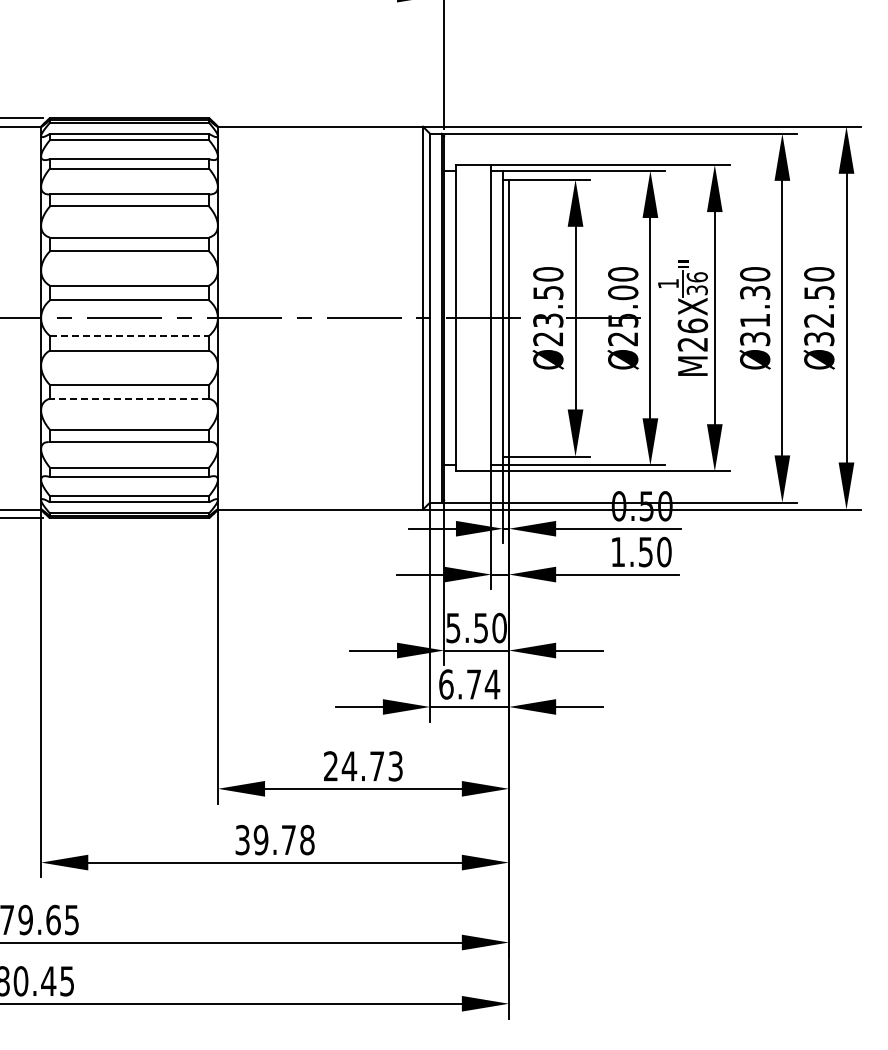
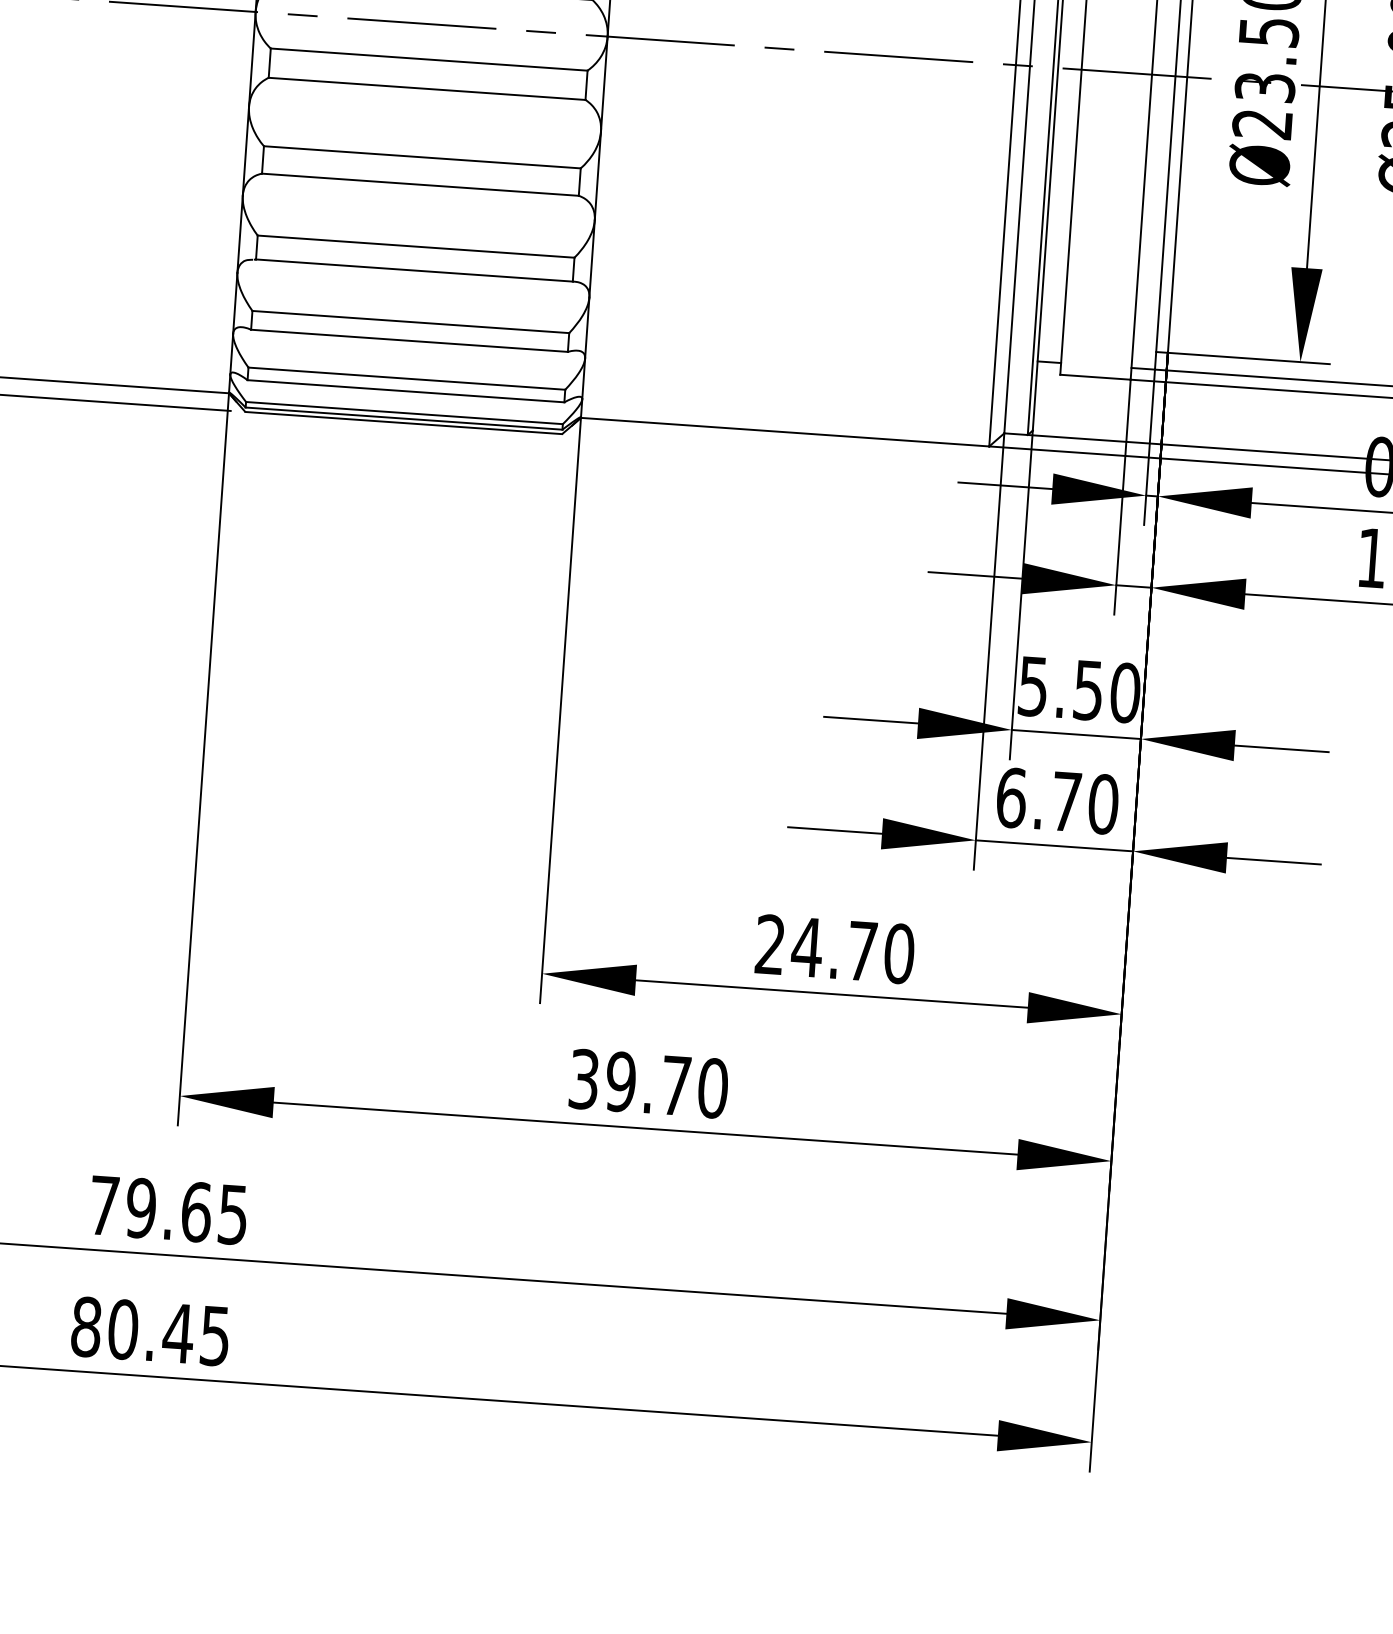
line: (129, 335) -> (429, 58), dashed -> solid
line: (129, 398) -> (420, 184), dashed -> solid
text: (492, 684) -> (1103, 804), 6.74 -> 6.70
text: (395, 766) -> (898, 954), 24.73 -> 24.70
text: (307, 840) -> (713, 1089), 39.78 -> 39.70

